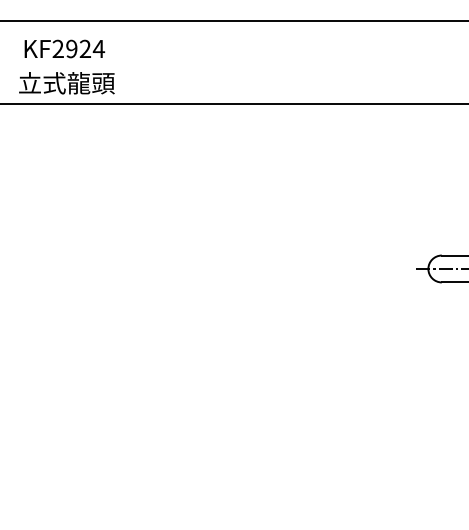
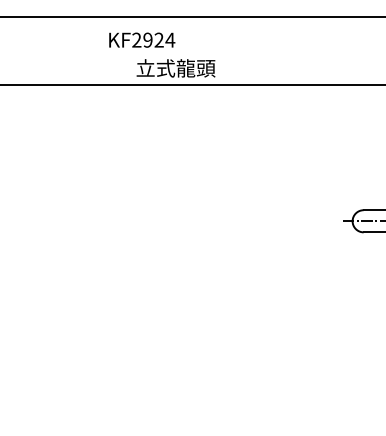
text: (64, 48) -> (141, 39), moved
text: (66, 83) -> (175, 68), moved

